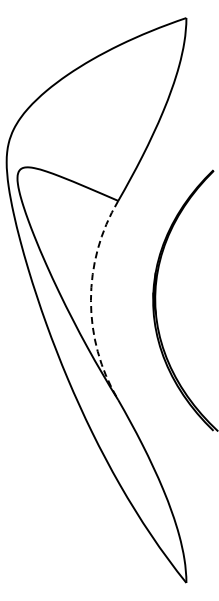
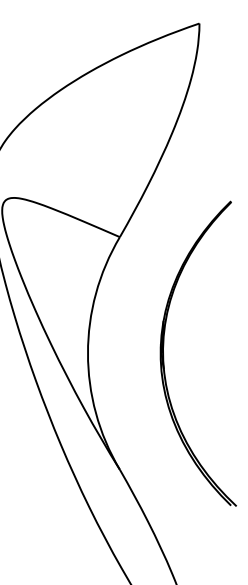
arc: (90, 300) -> (87, 353), dashed -> solid

